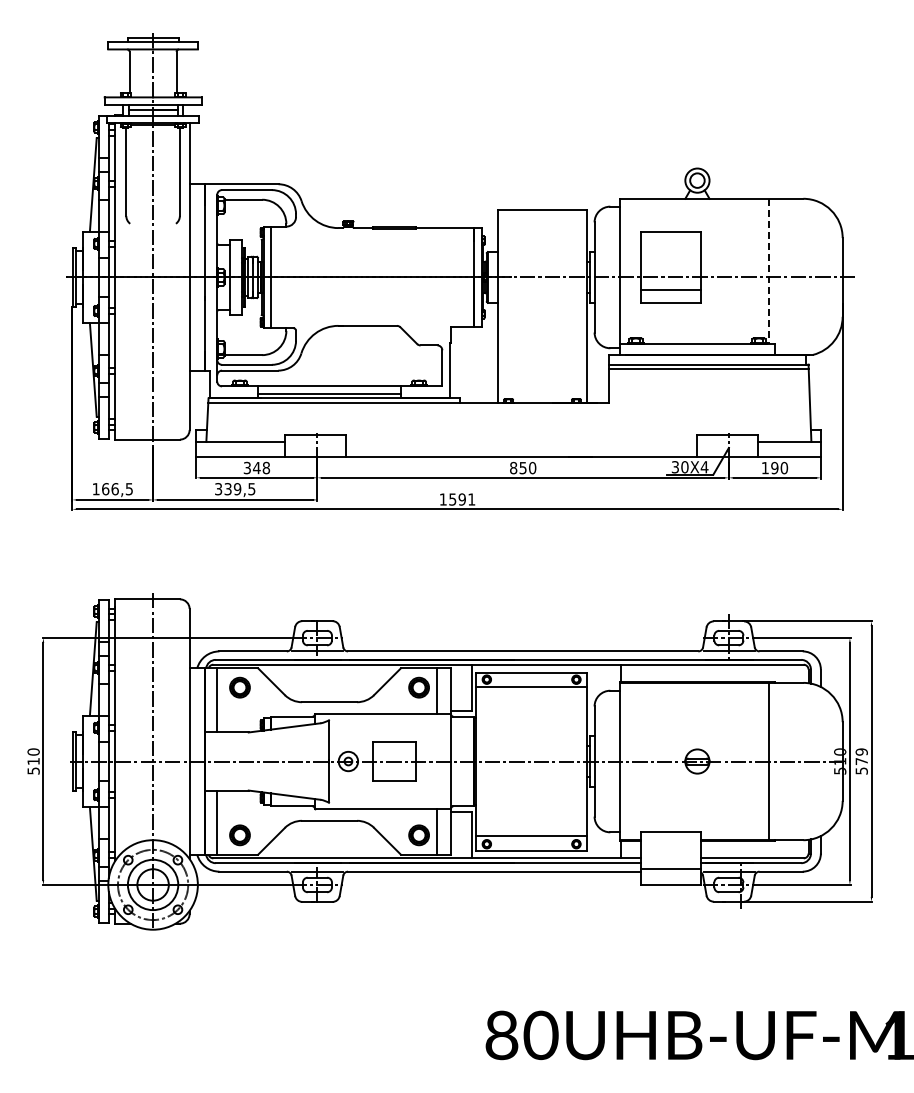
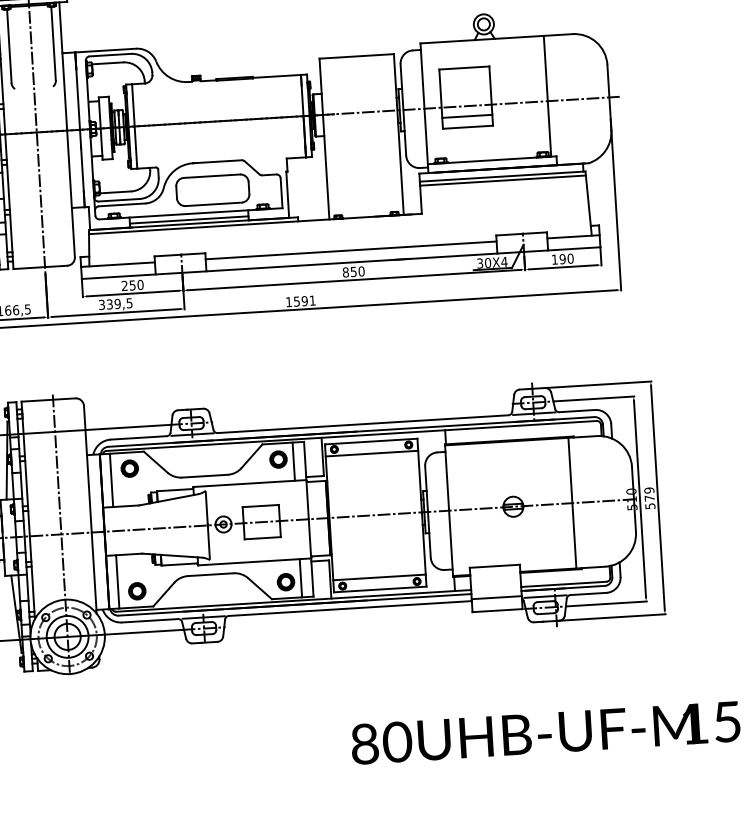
line: (768, 271) -> (547, 96), dashed -> solid
part: (359, 359) -> (212, 190), added
line: (521, 442) -> (351, 250), added
text: (256, 468) -> (132, 285), 348 -> 250

